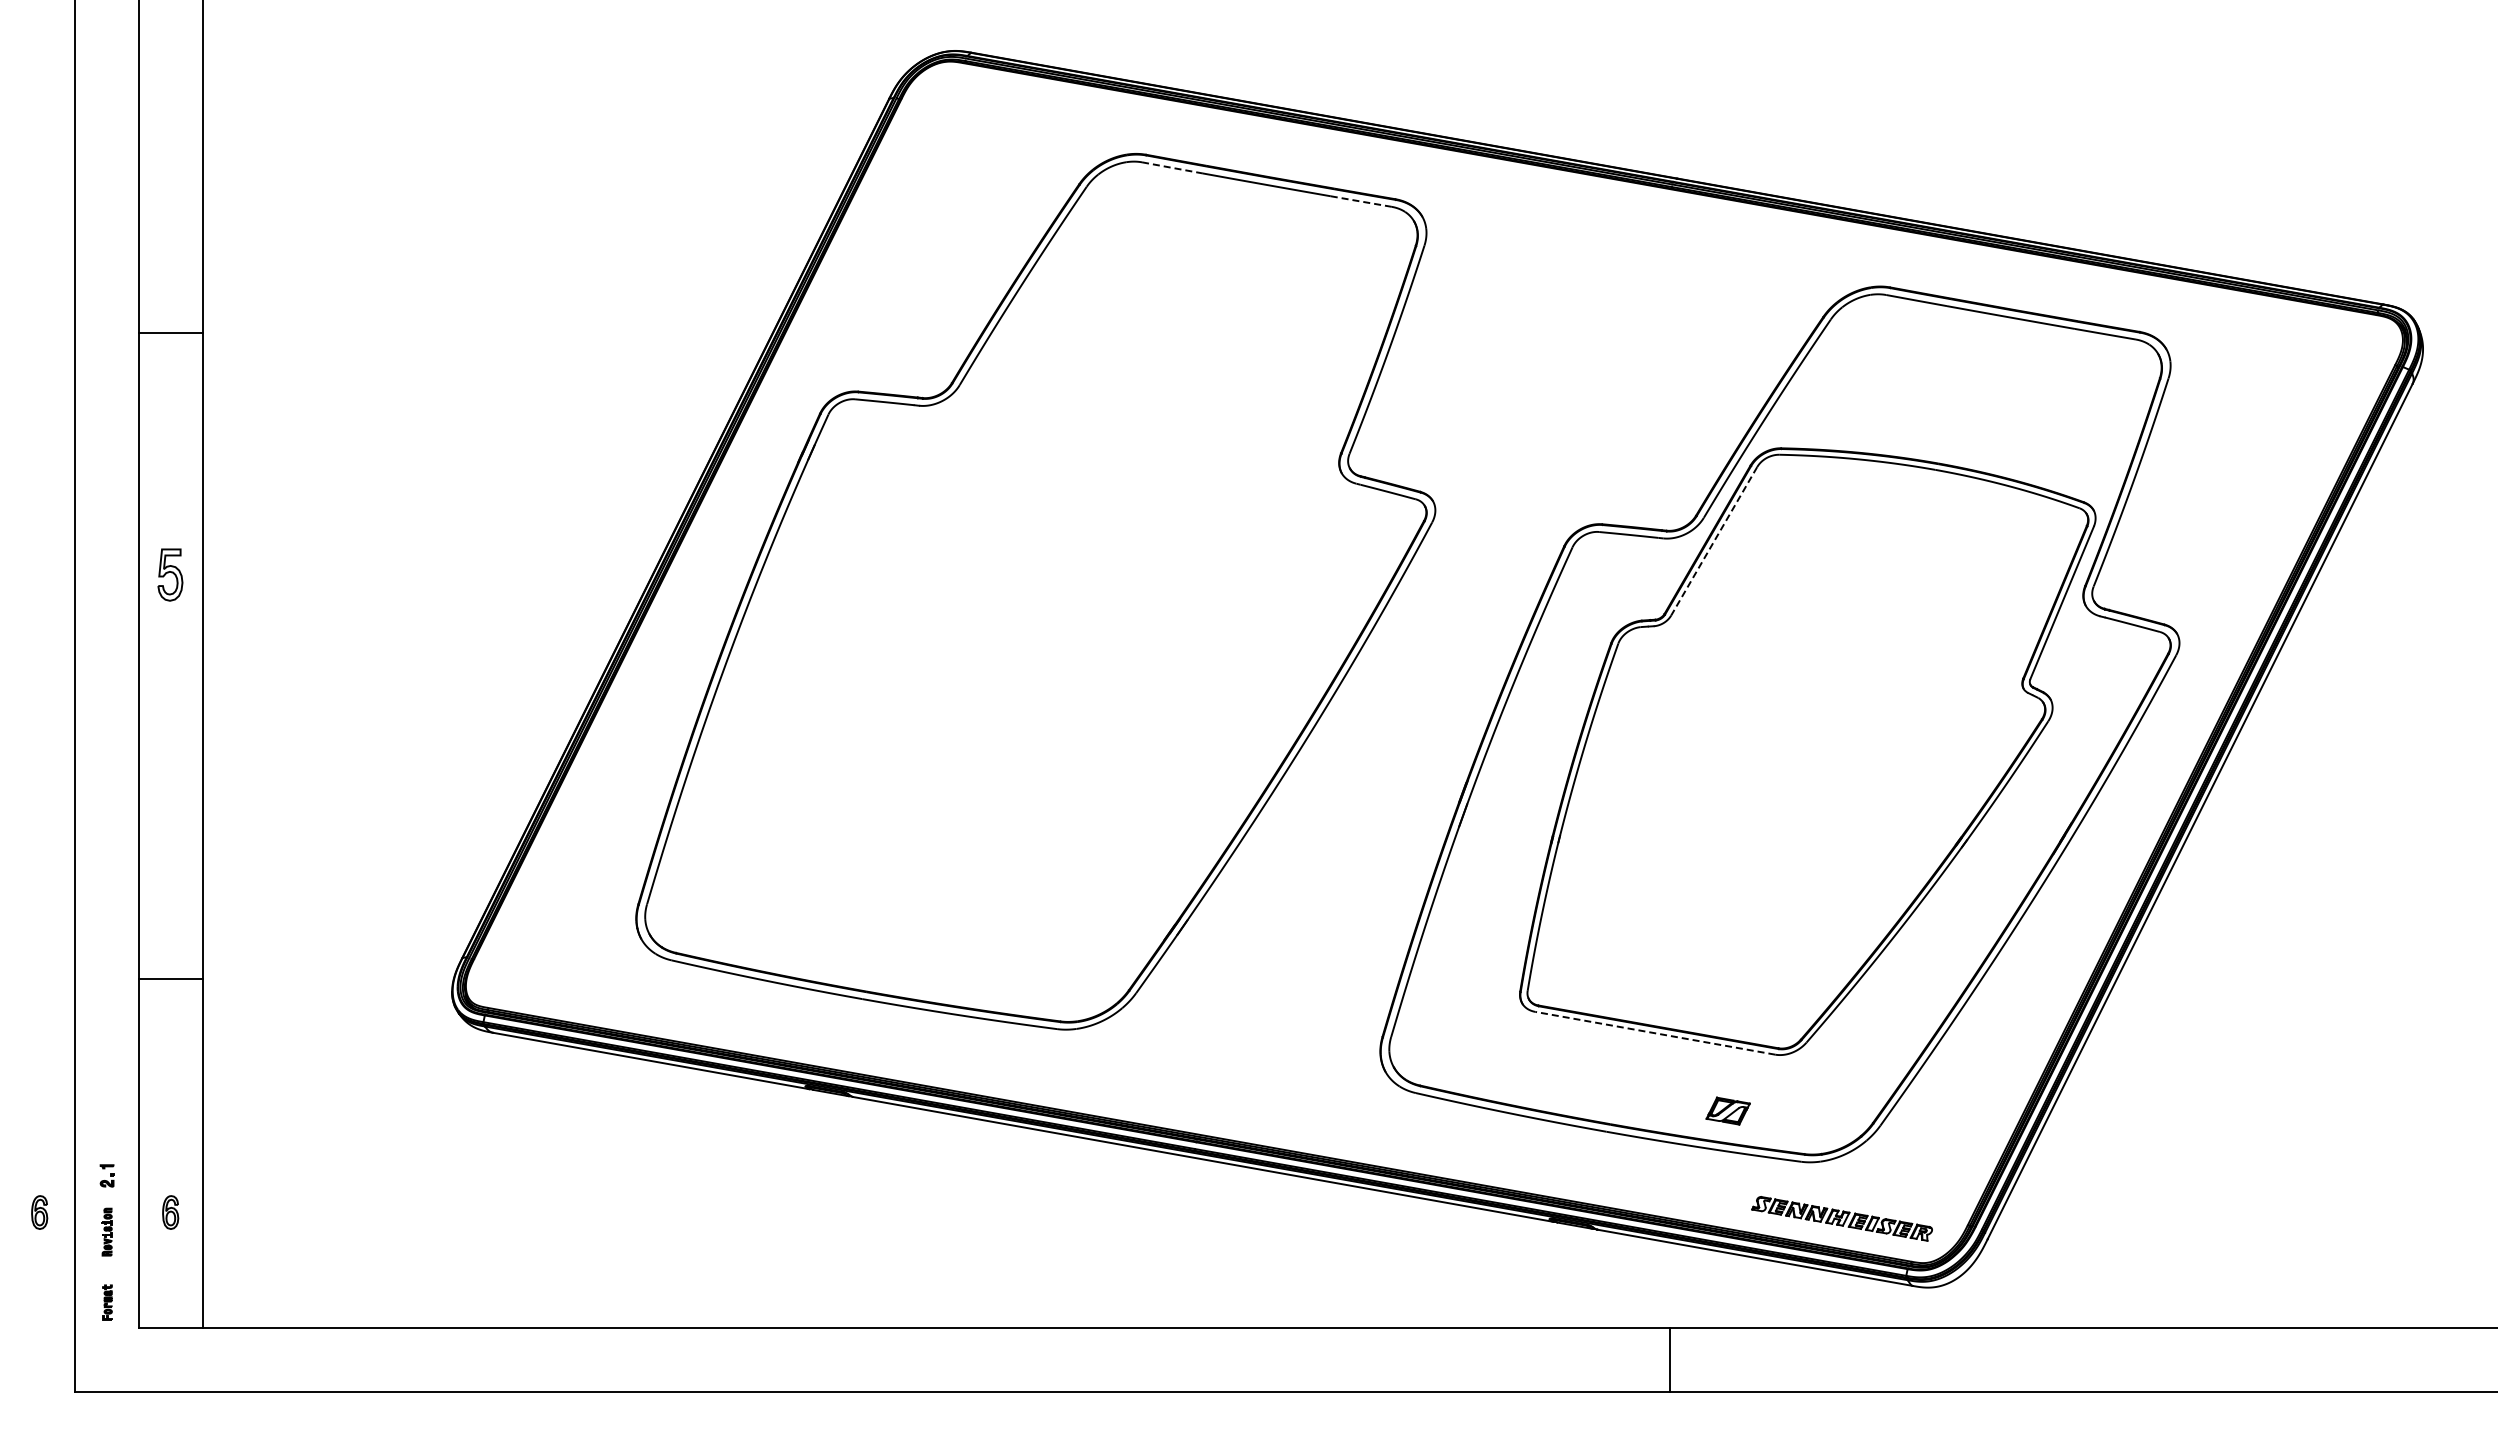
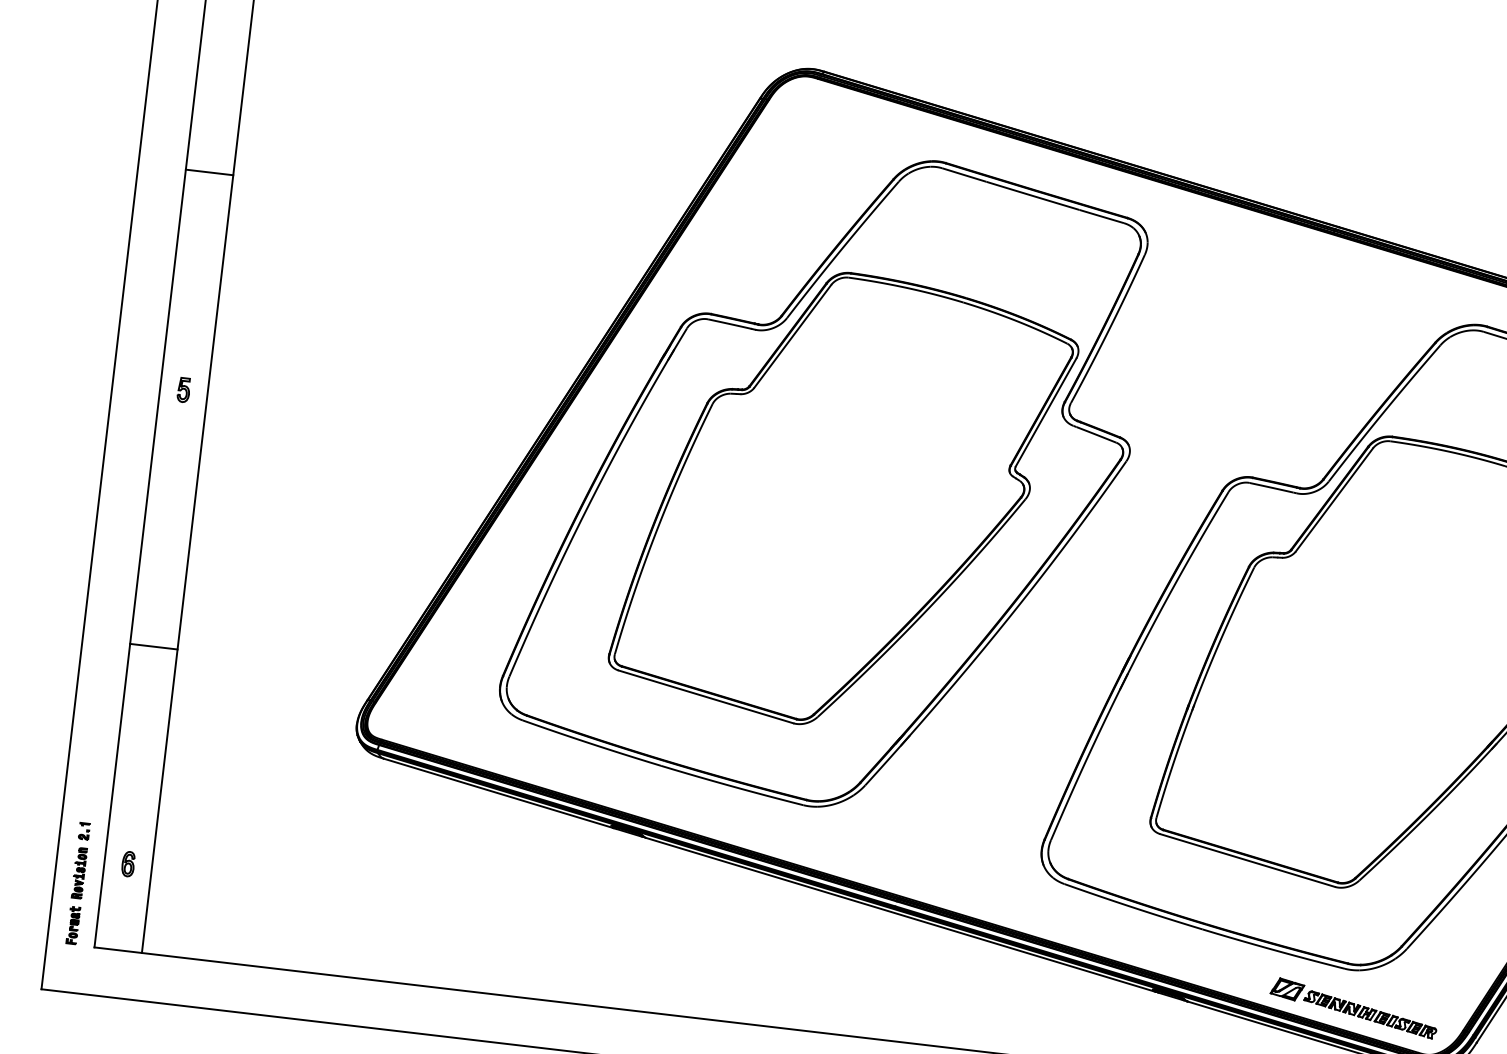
line: (1172, 167) -> (964, 174), dashed -> solid
line: (1361, 201) -> (1101, 216), dashed -> solid
line: (170, 333) -> (209, 172), moved
line: (1714, 541) -> (1334, 500), dashed -> solid
part: (170, 574) -> (183, 389), size x0.62
part: (1063, 618) -> (843, 500), added
line: (170, 979) -> (153, 647), moved
line: (1655, 1033) -> (1247, 860), dashed -> solid
part: (1727, 1110) -> (1286, 988), moved
part: (39, 1212) -> (30, 852), removed
part: (106, 1231) -> (78, 872), size x1.43
part: (107, 1302) -> (73, 925), size x1.43

